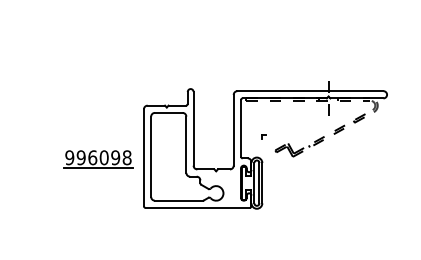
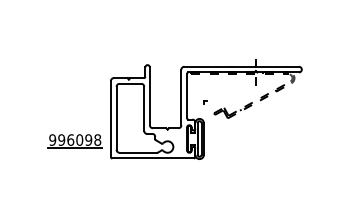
part: (97, 159) -> (74, 141), moved

